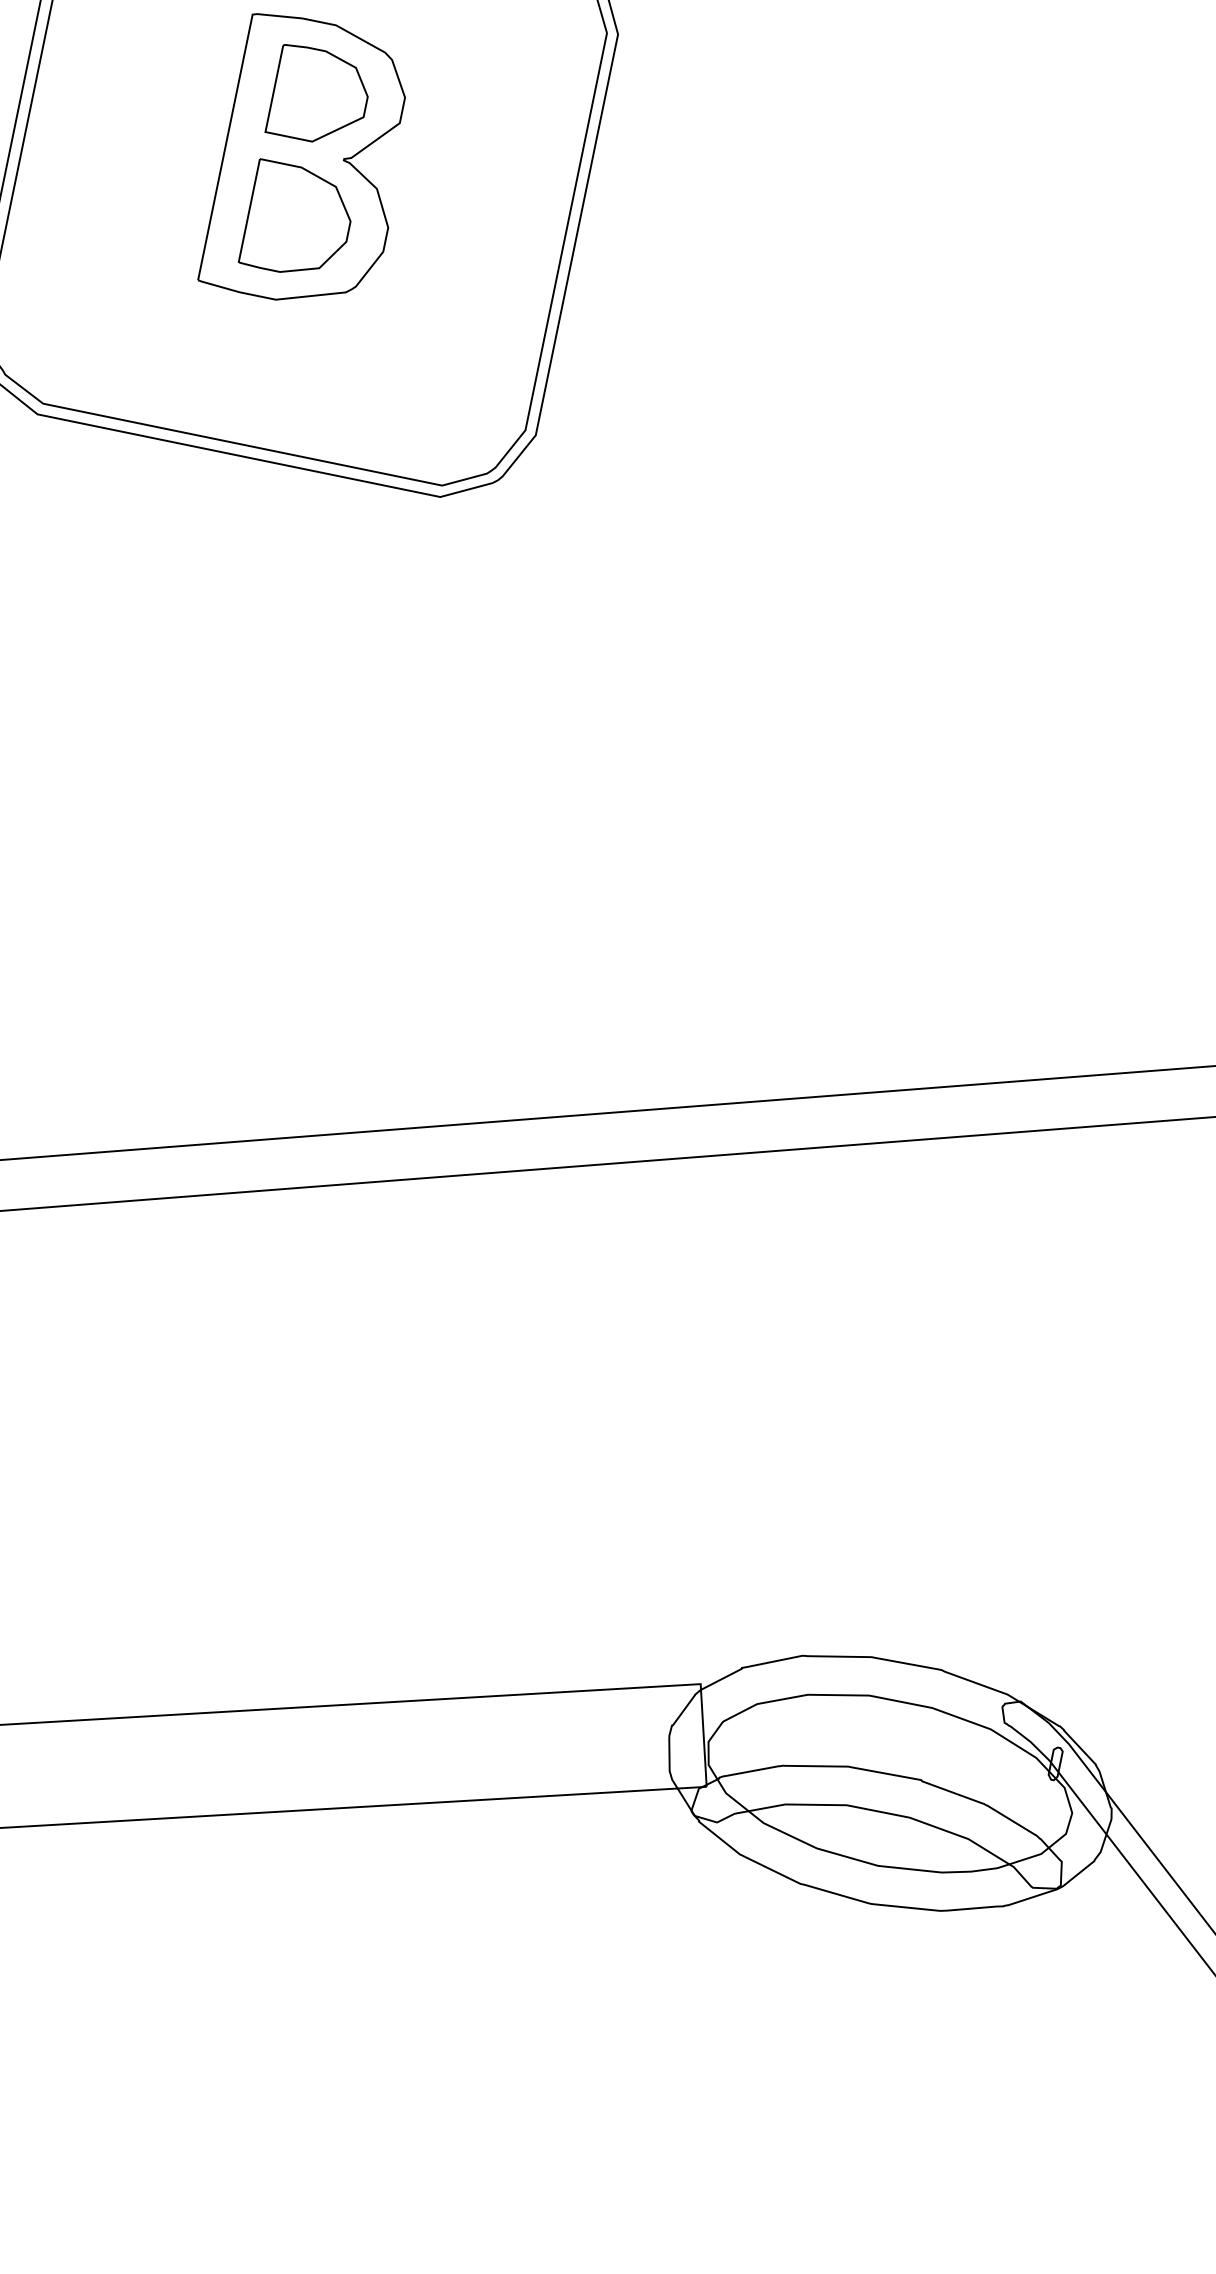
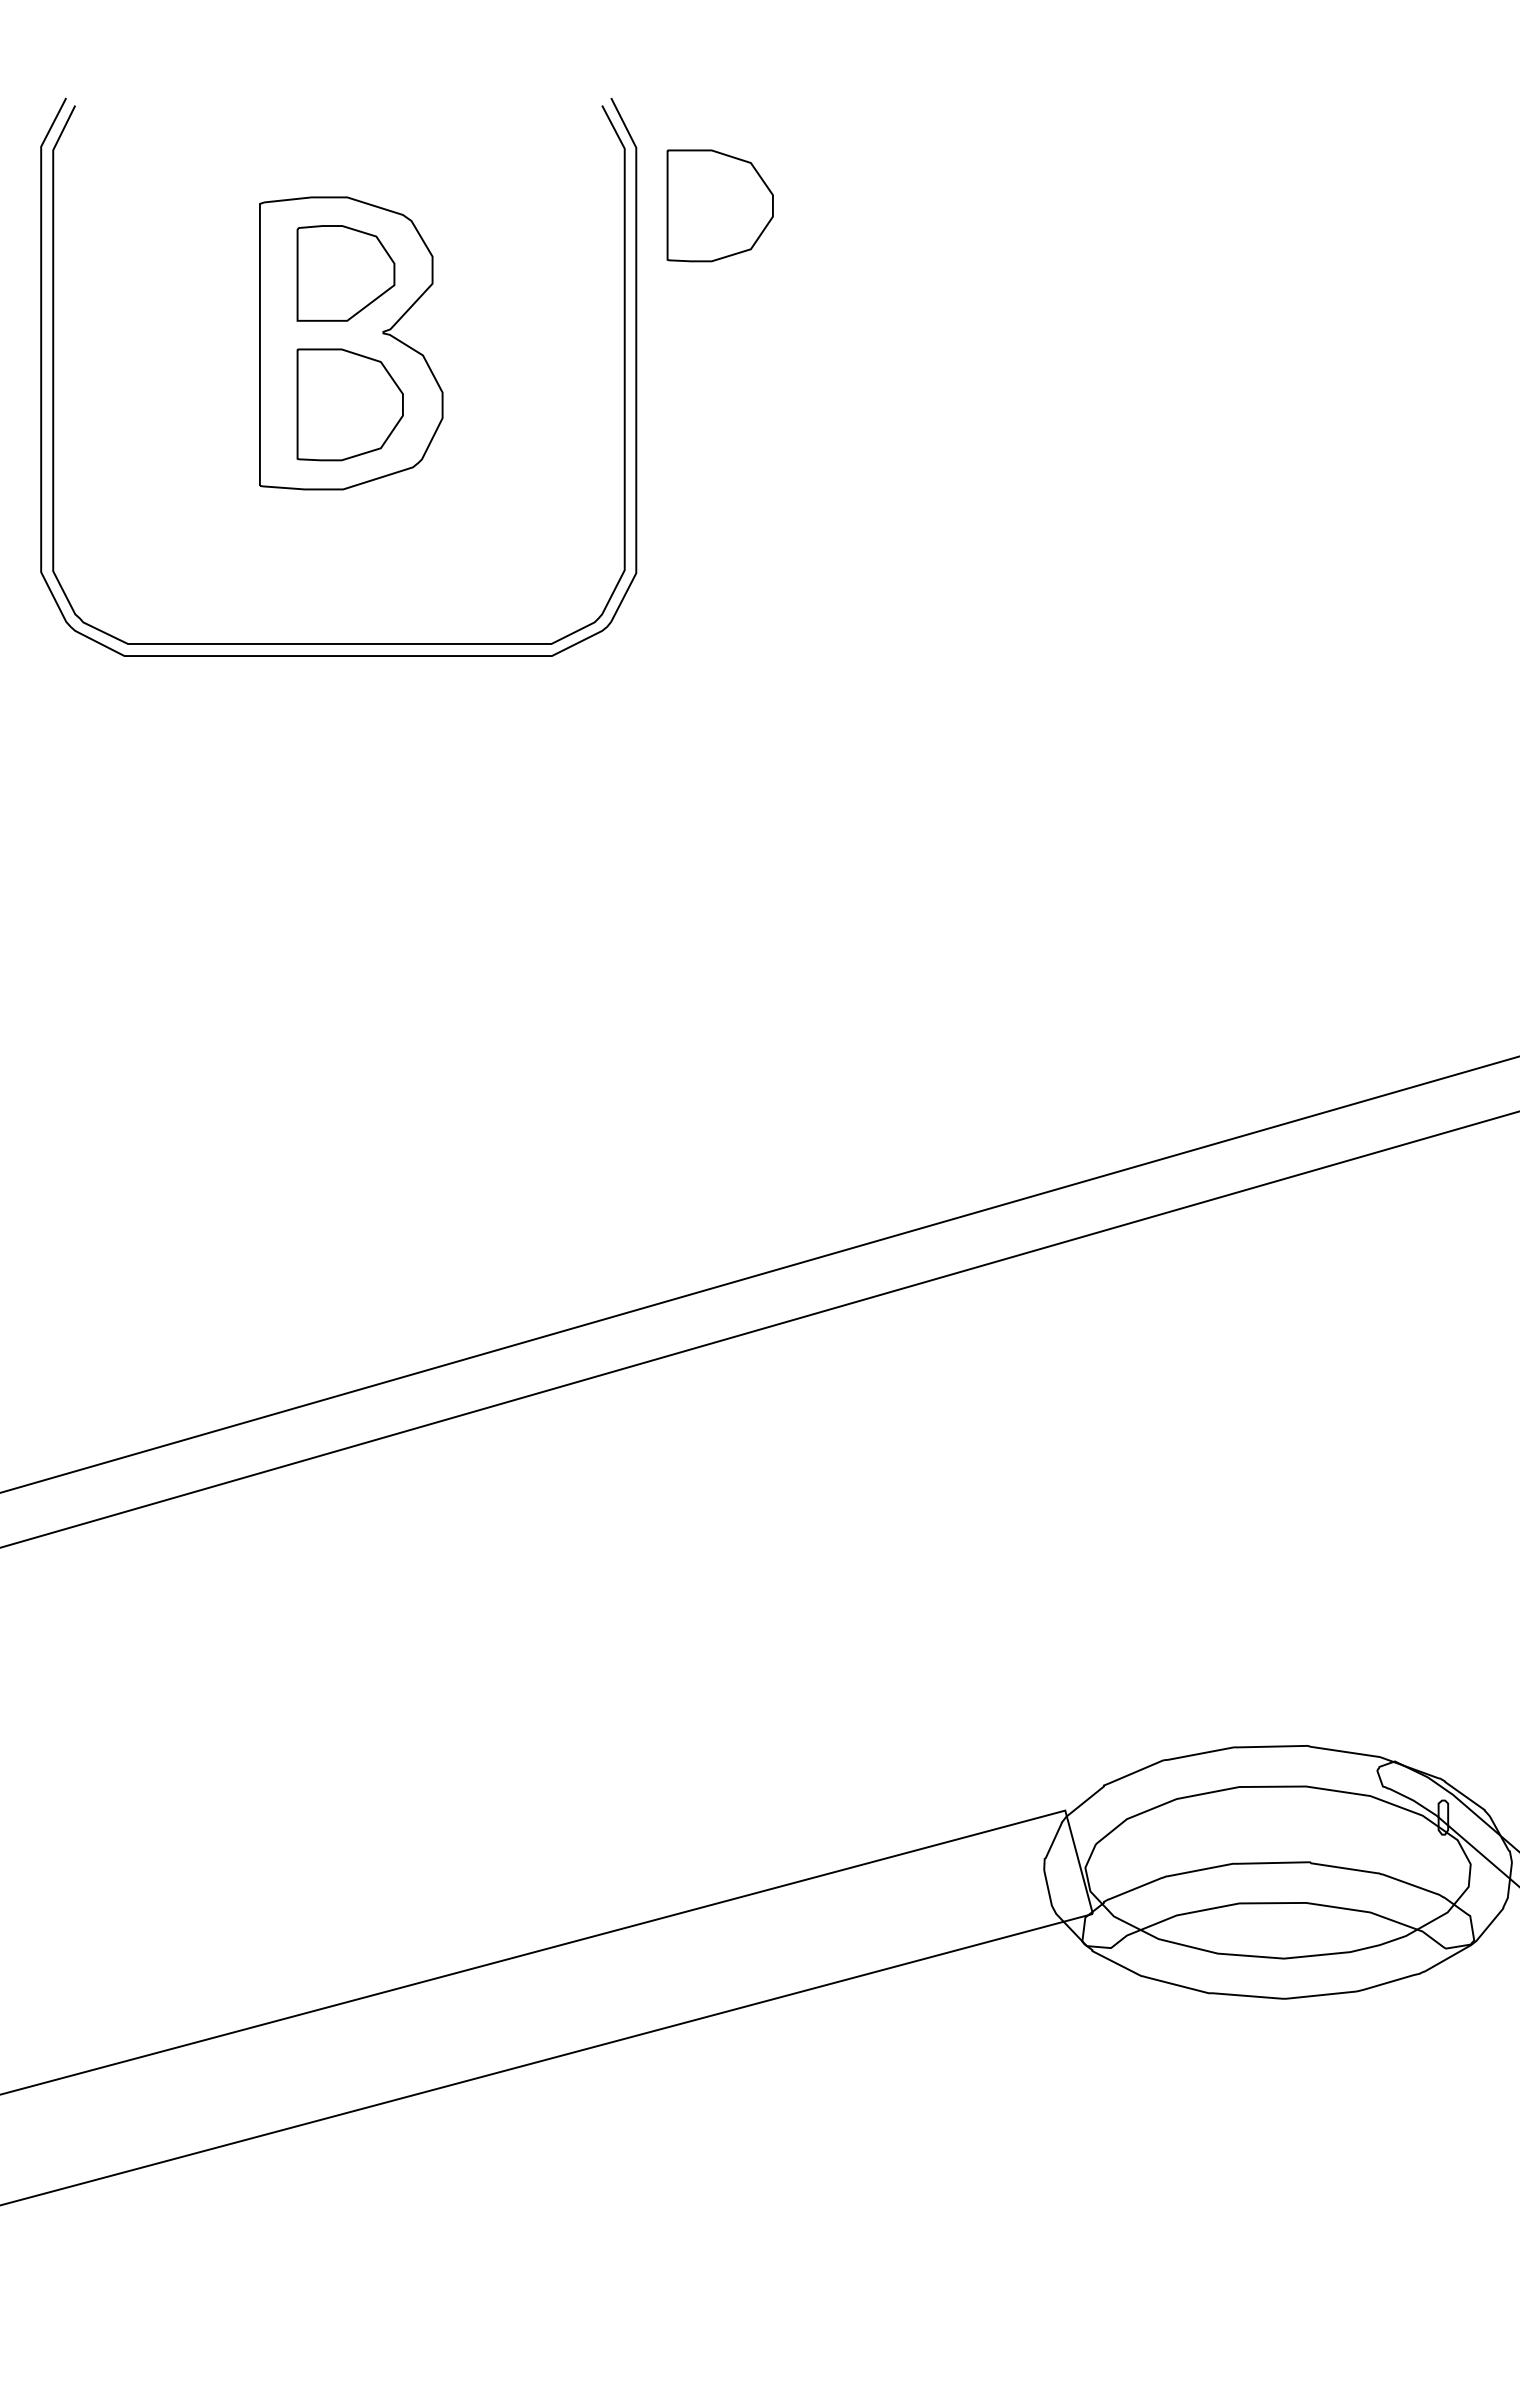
part: (685, 104) -> (719, 205), added

